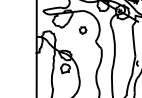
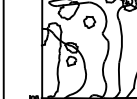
part: (82, 30) -> (88, 22), size x1.67

